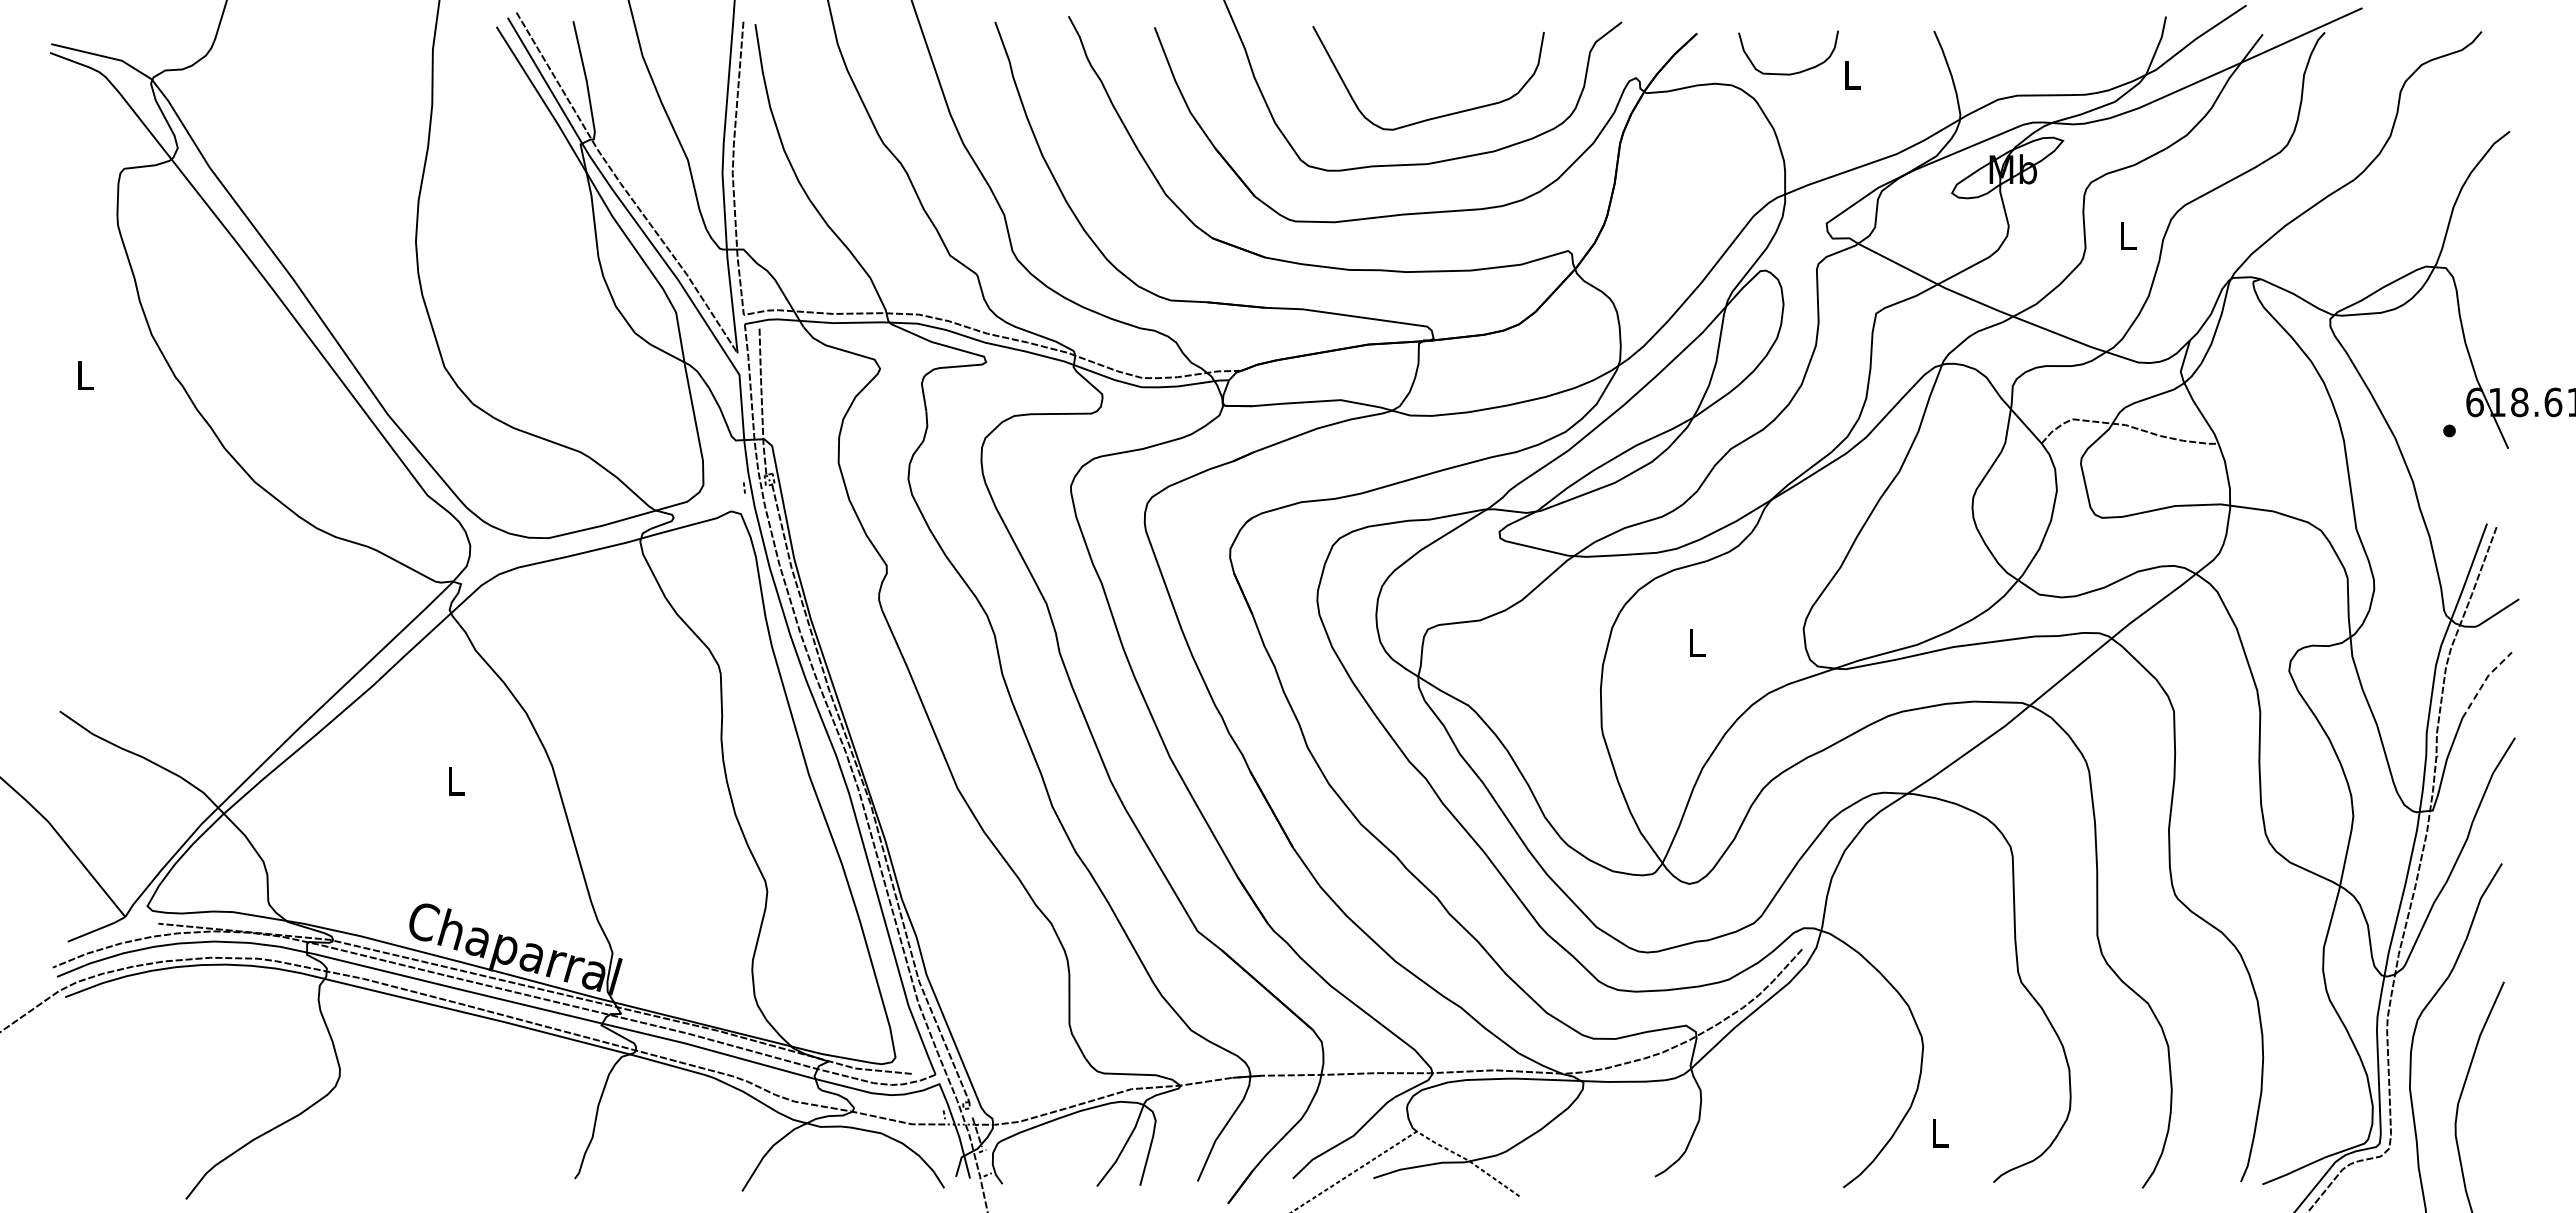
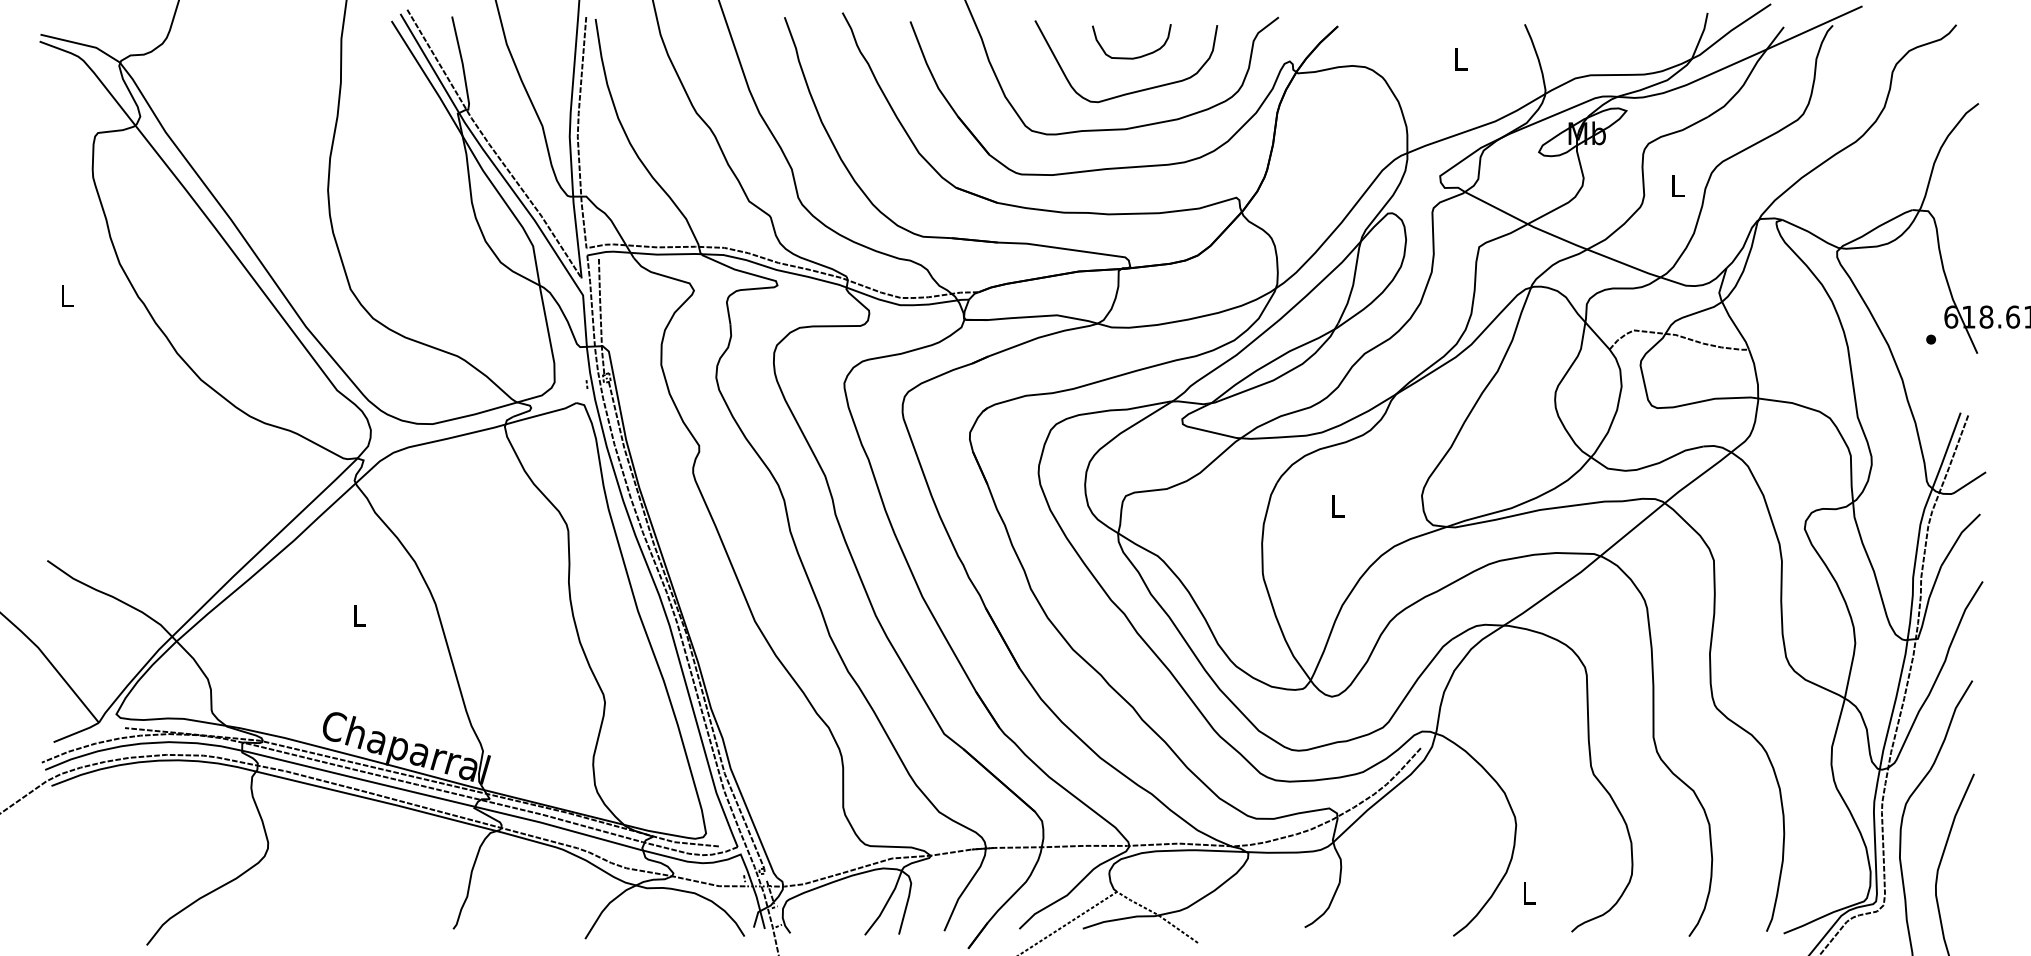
curve: (1793, 72) -> (1135, 57), moved
line: (2484, 682) -> (1958, 537), dashed -> solid

